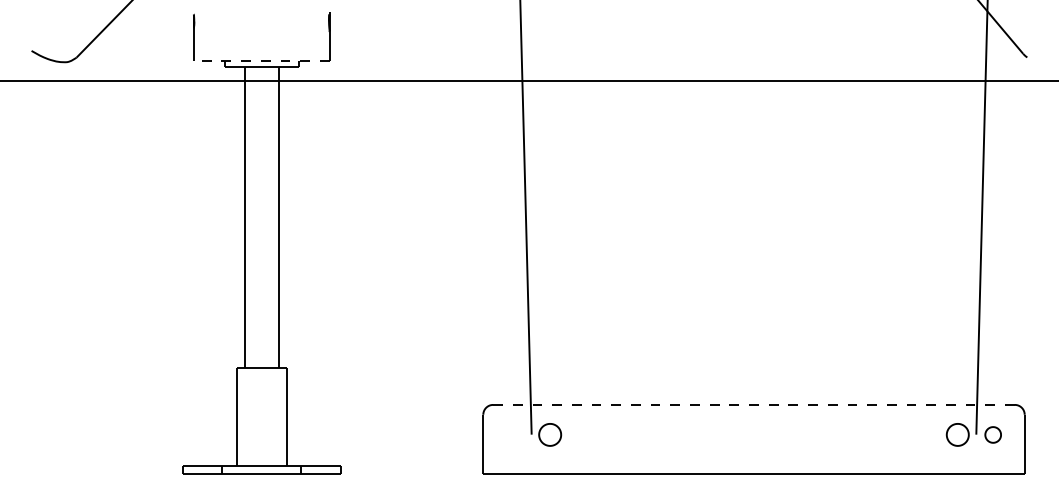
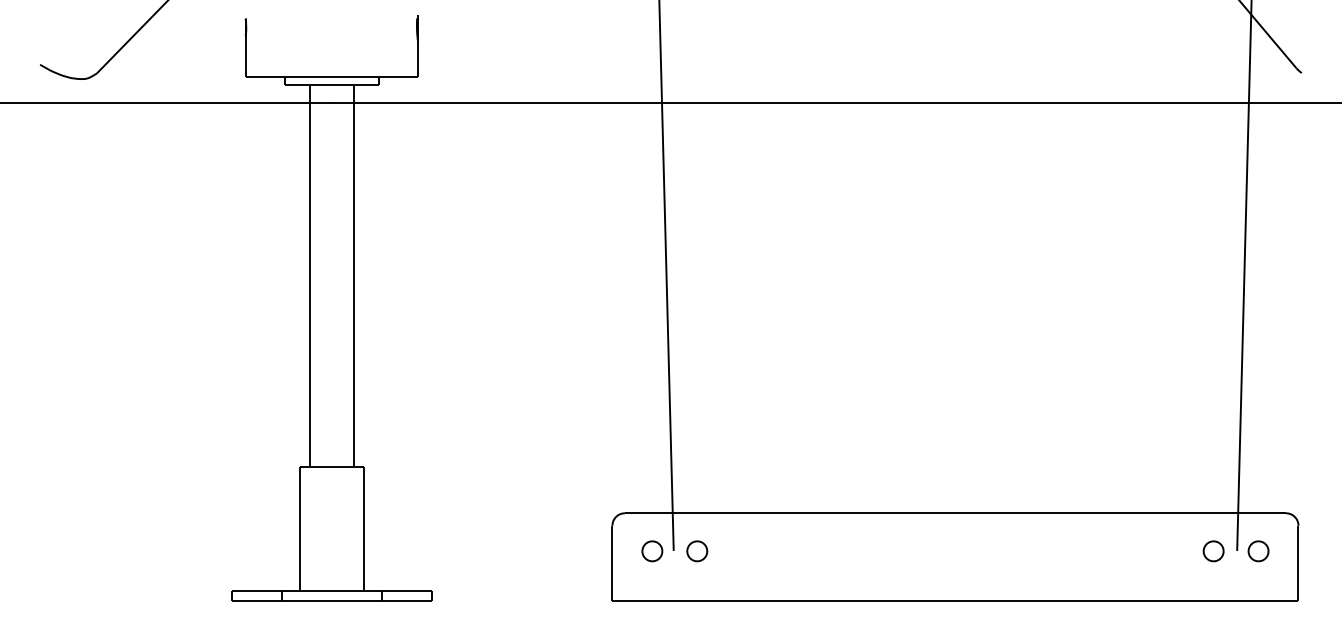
line: (261, 61) -> (331, 77), dashed -> solid
line: (754, 405) -> (955, 513), dashed -> solid
part: (514, 435) -> (652, 551), added
part: (550, 435) -> (697, 551), size x0.71
part: (957, 435) -> (1213, 551), size x0.71

